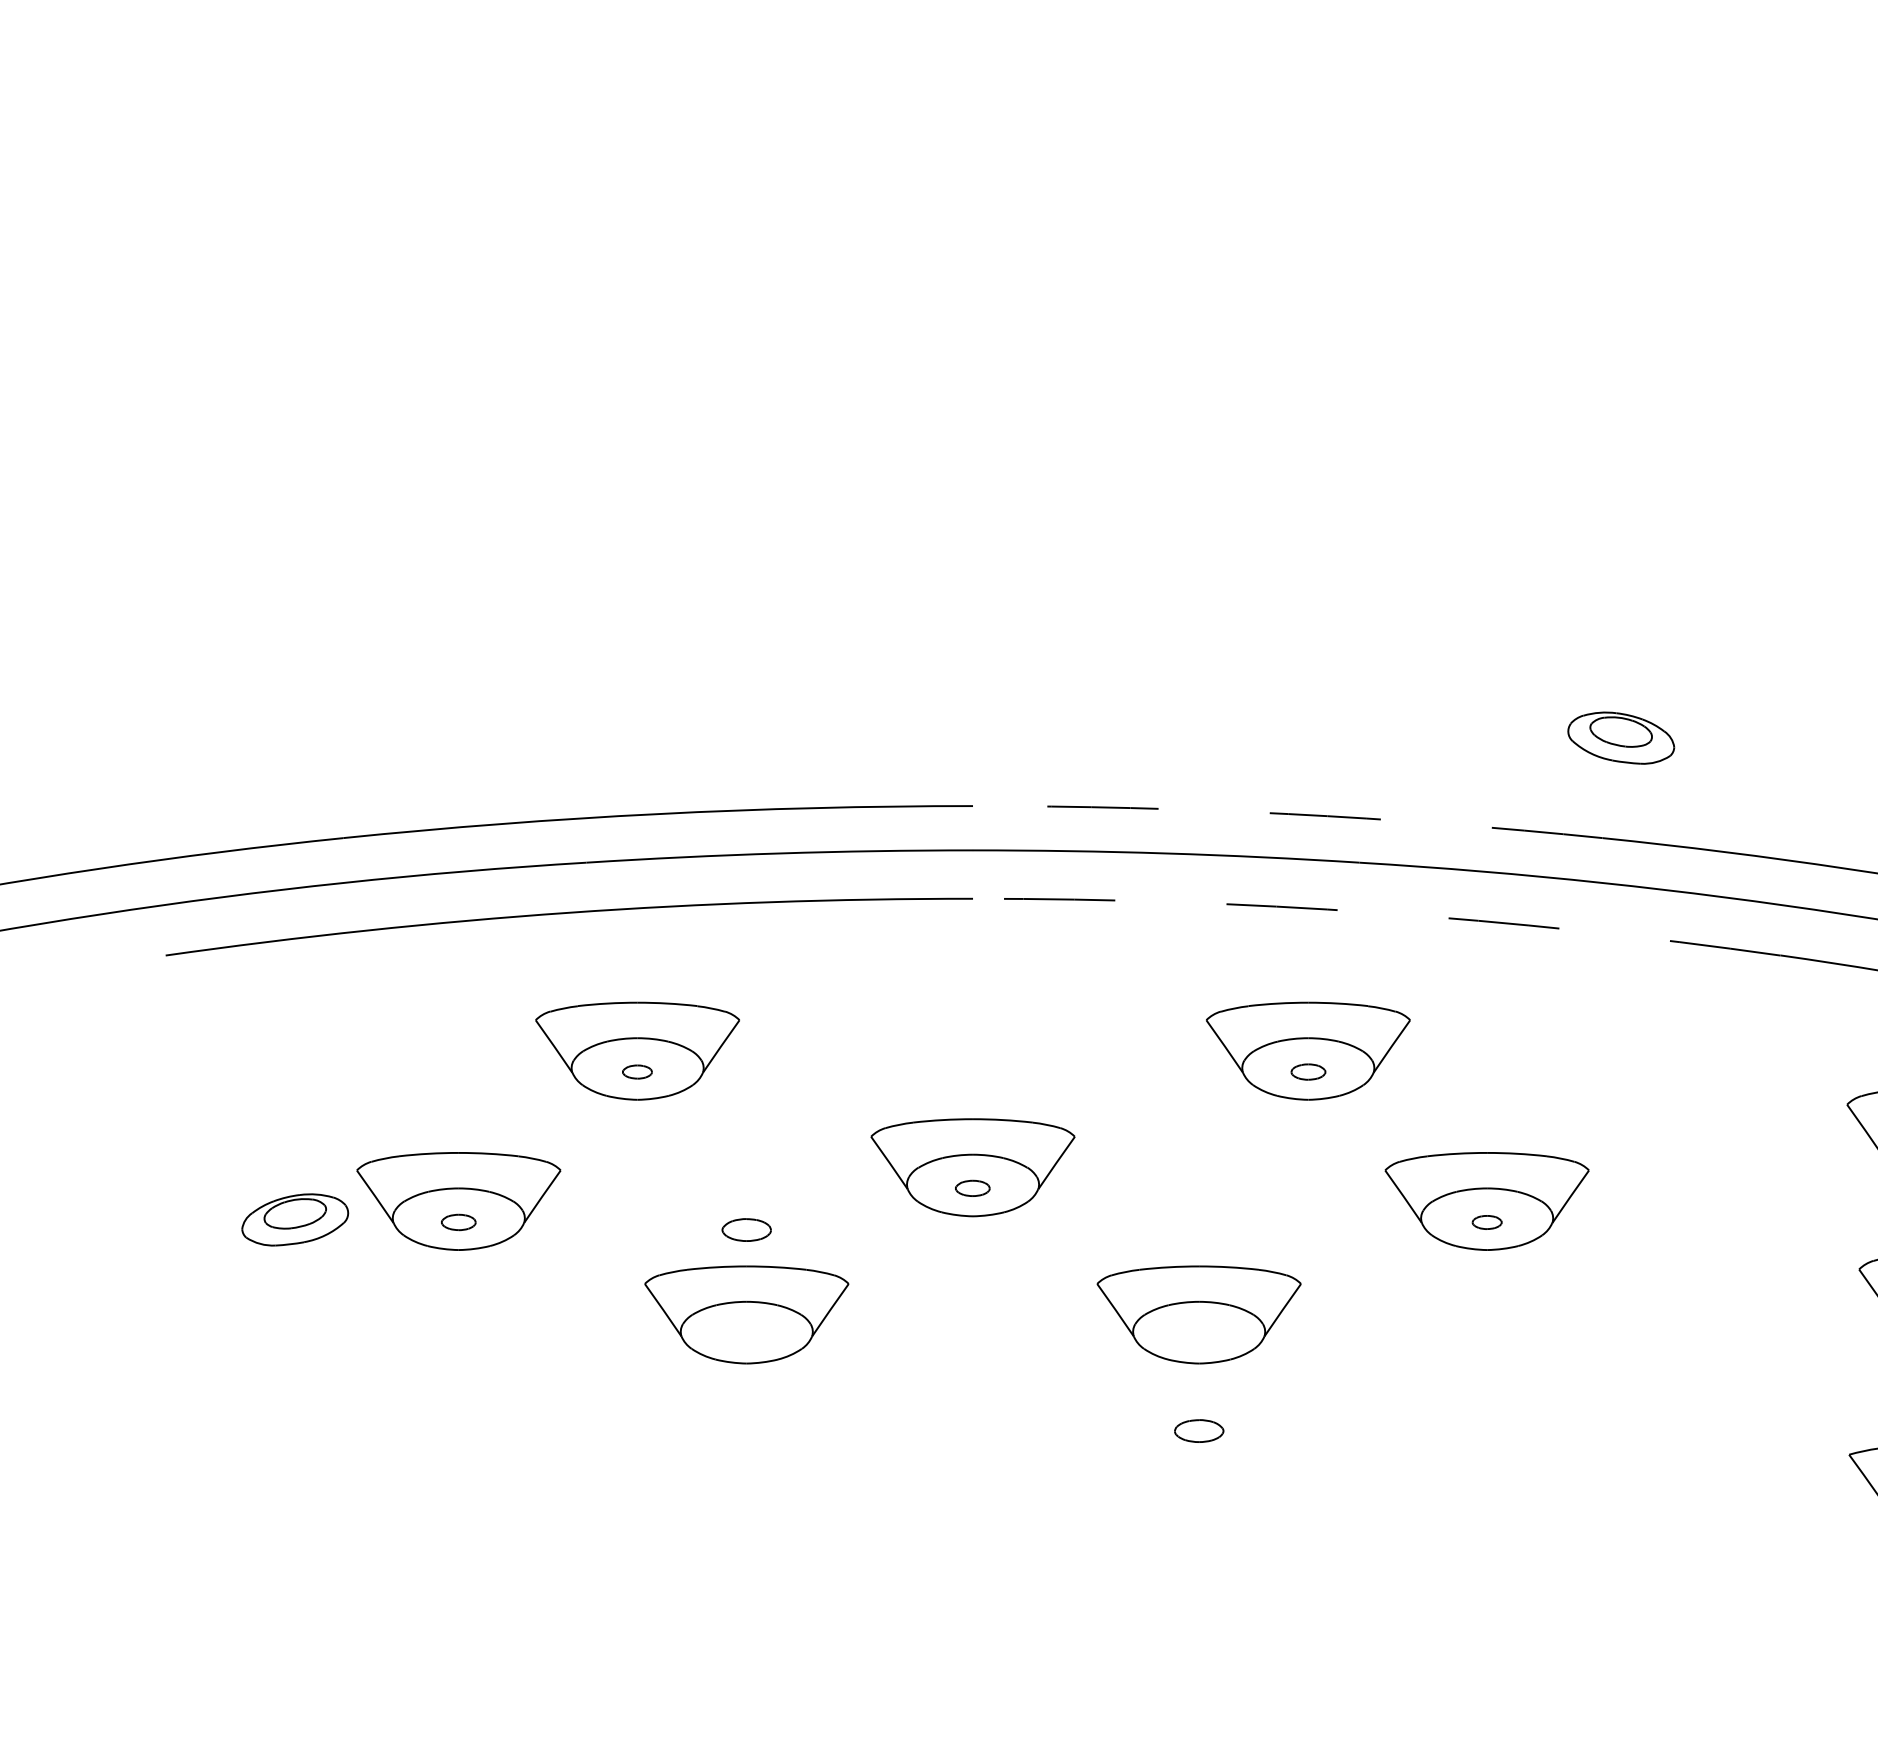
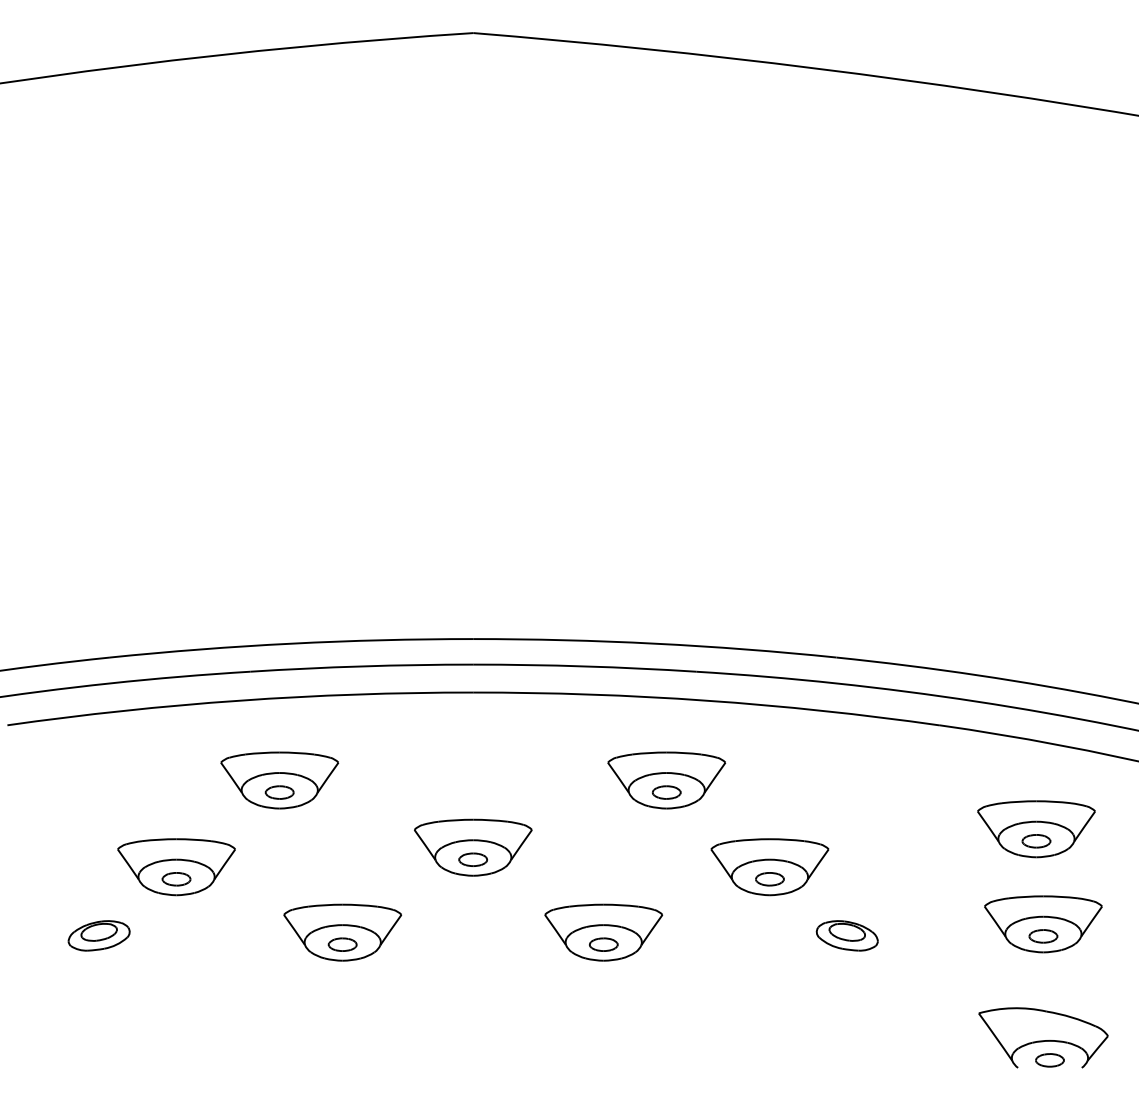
part: (1619, 737) -> (846, 935), moved
arc: (1288, 813) -> (655, 643), dashed -> solid
arc: (1377, 912) -> (706, 700), dashed -> solid
part: (637, 1071) -> (279, 792), size x1.67
part: (1307, 1071) -> (666, 792), size x1.43
part: (971, 1188) -> (472, 859), size x1.43
part: (294, 1219) -> (98, 935), moved
part: (458, 1222) -> (176, 879), size x1.43
part: (1486, 1222) -> (769, 879), size x1.67
part: (746, 1229) -> (342, 944), moved
part: (1198, 1430) -> (603, 944), moved

